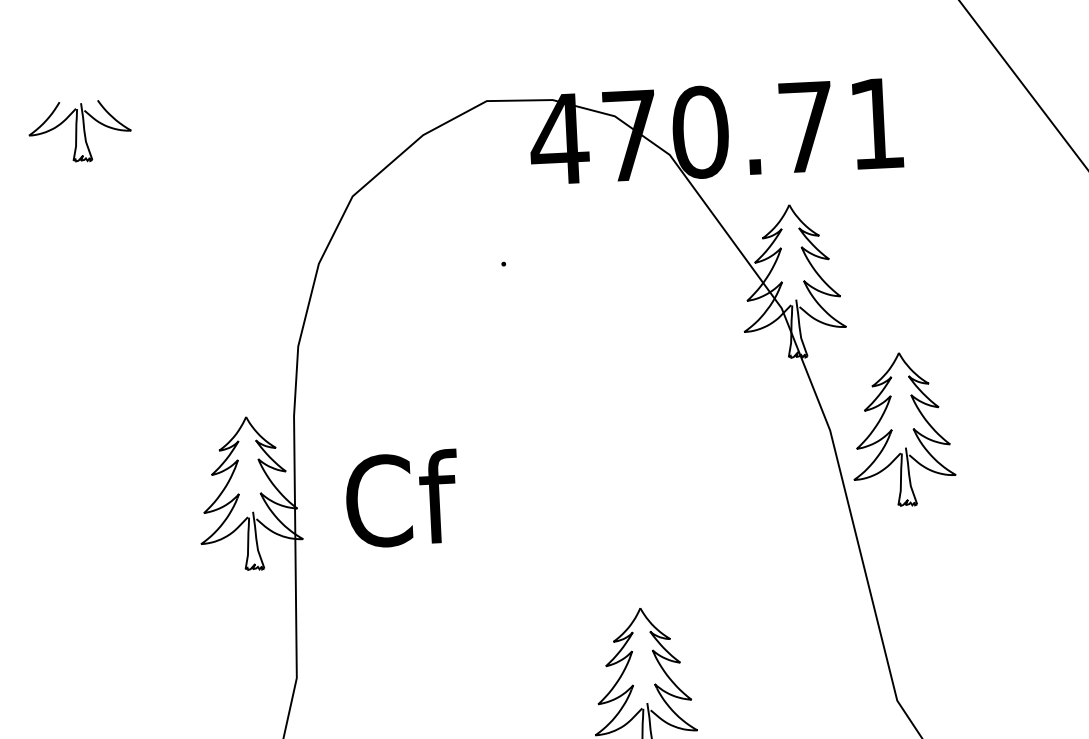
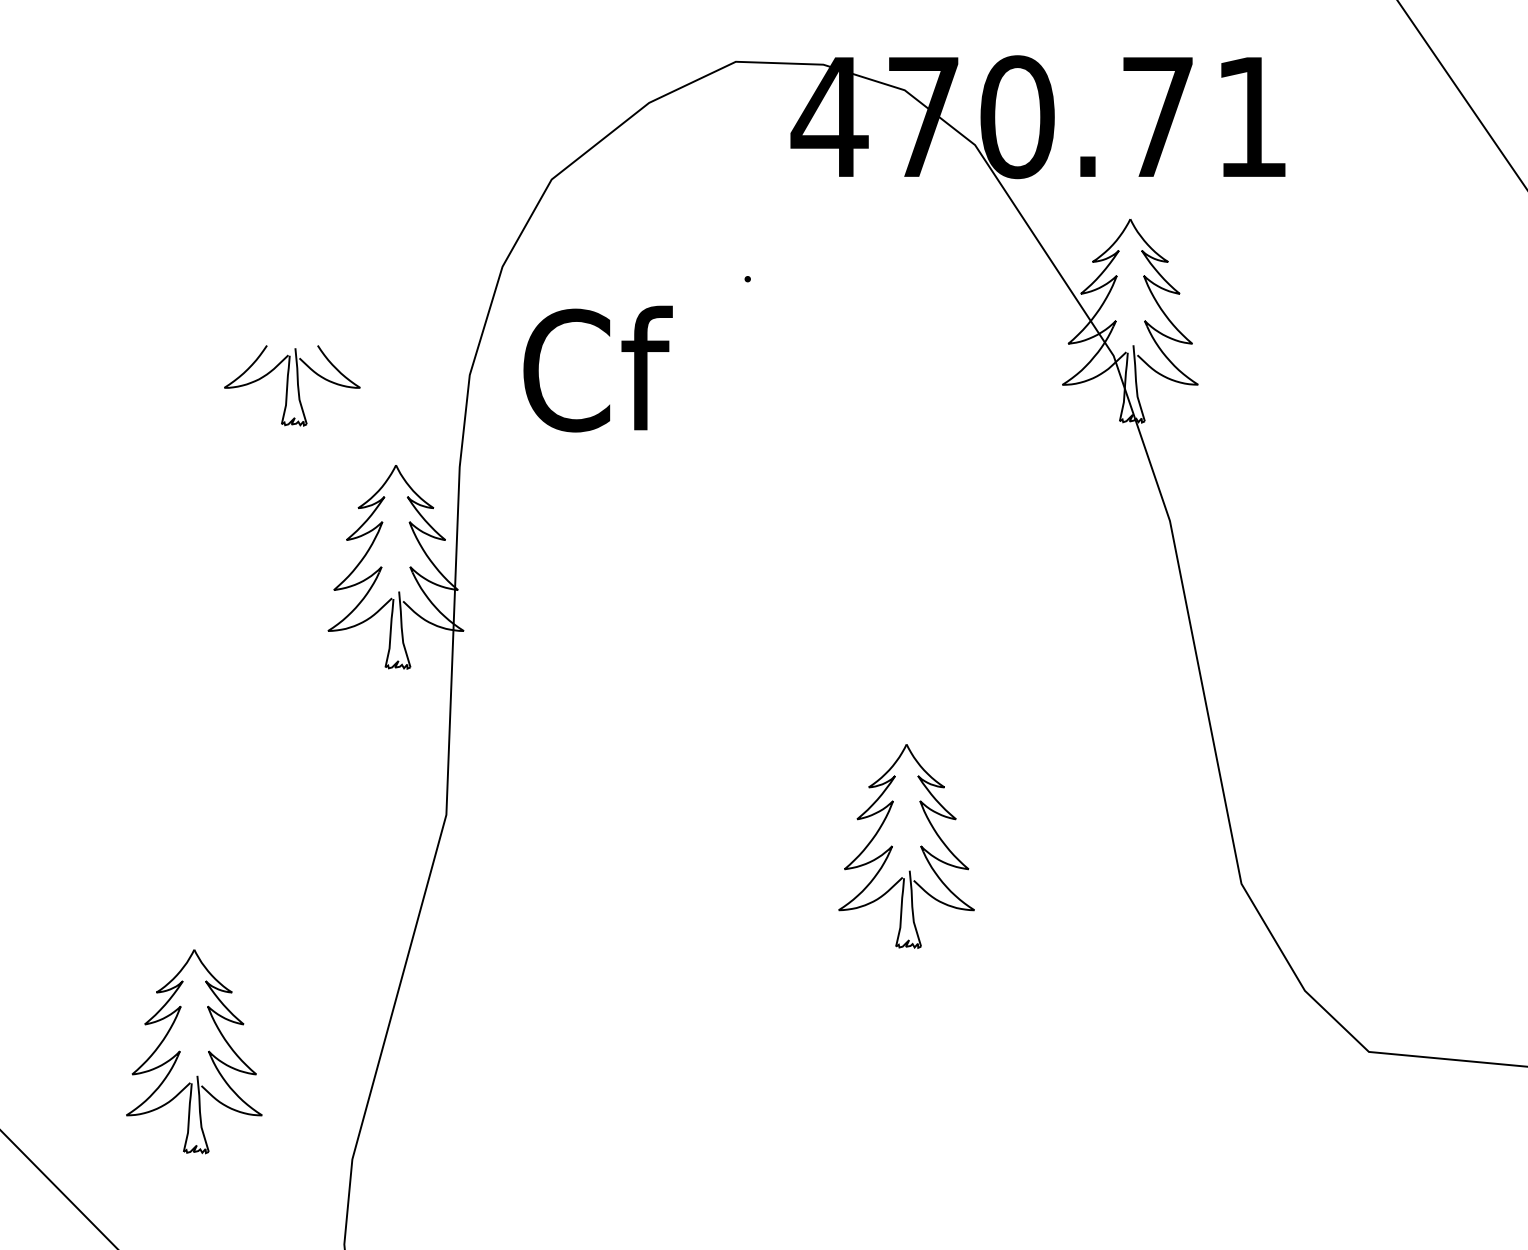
part: (80, 131) -> (292, 385), moved
part: (912, 429) -> (1279, 524), removed
text: (401, 498) -> (597, 368), moved

